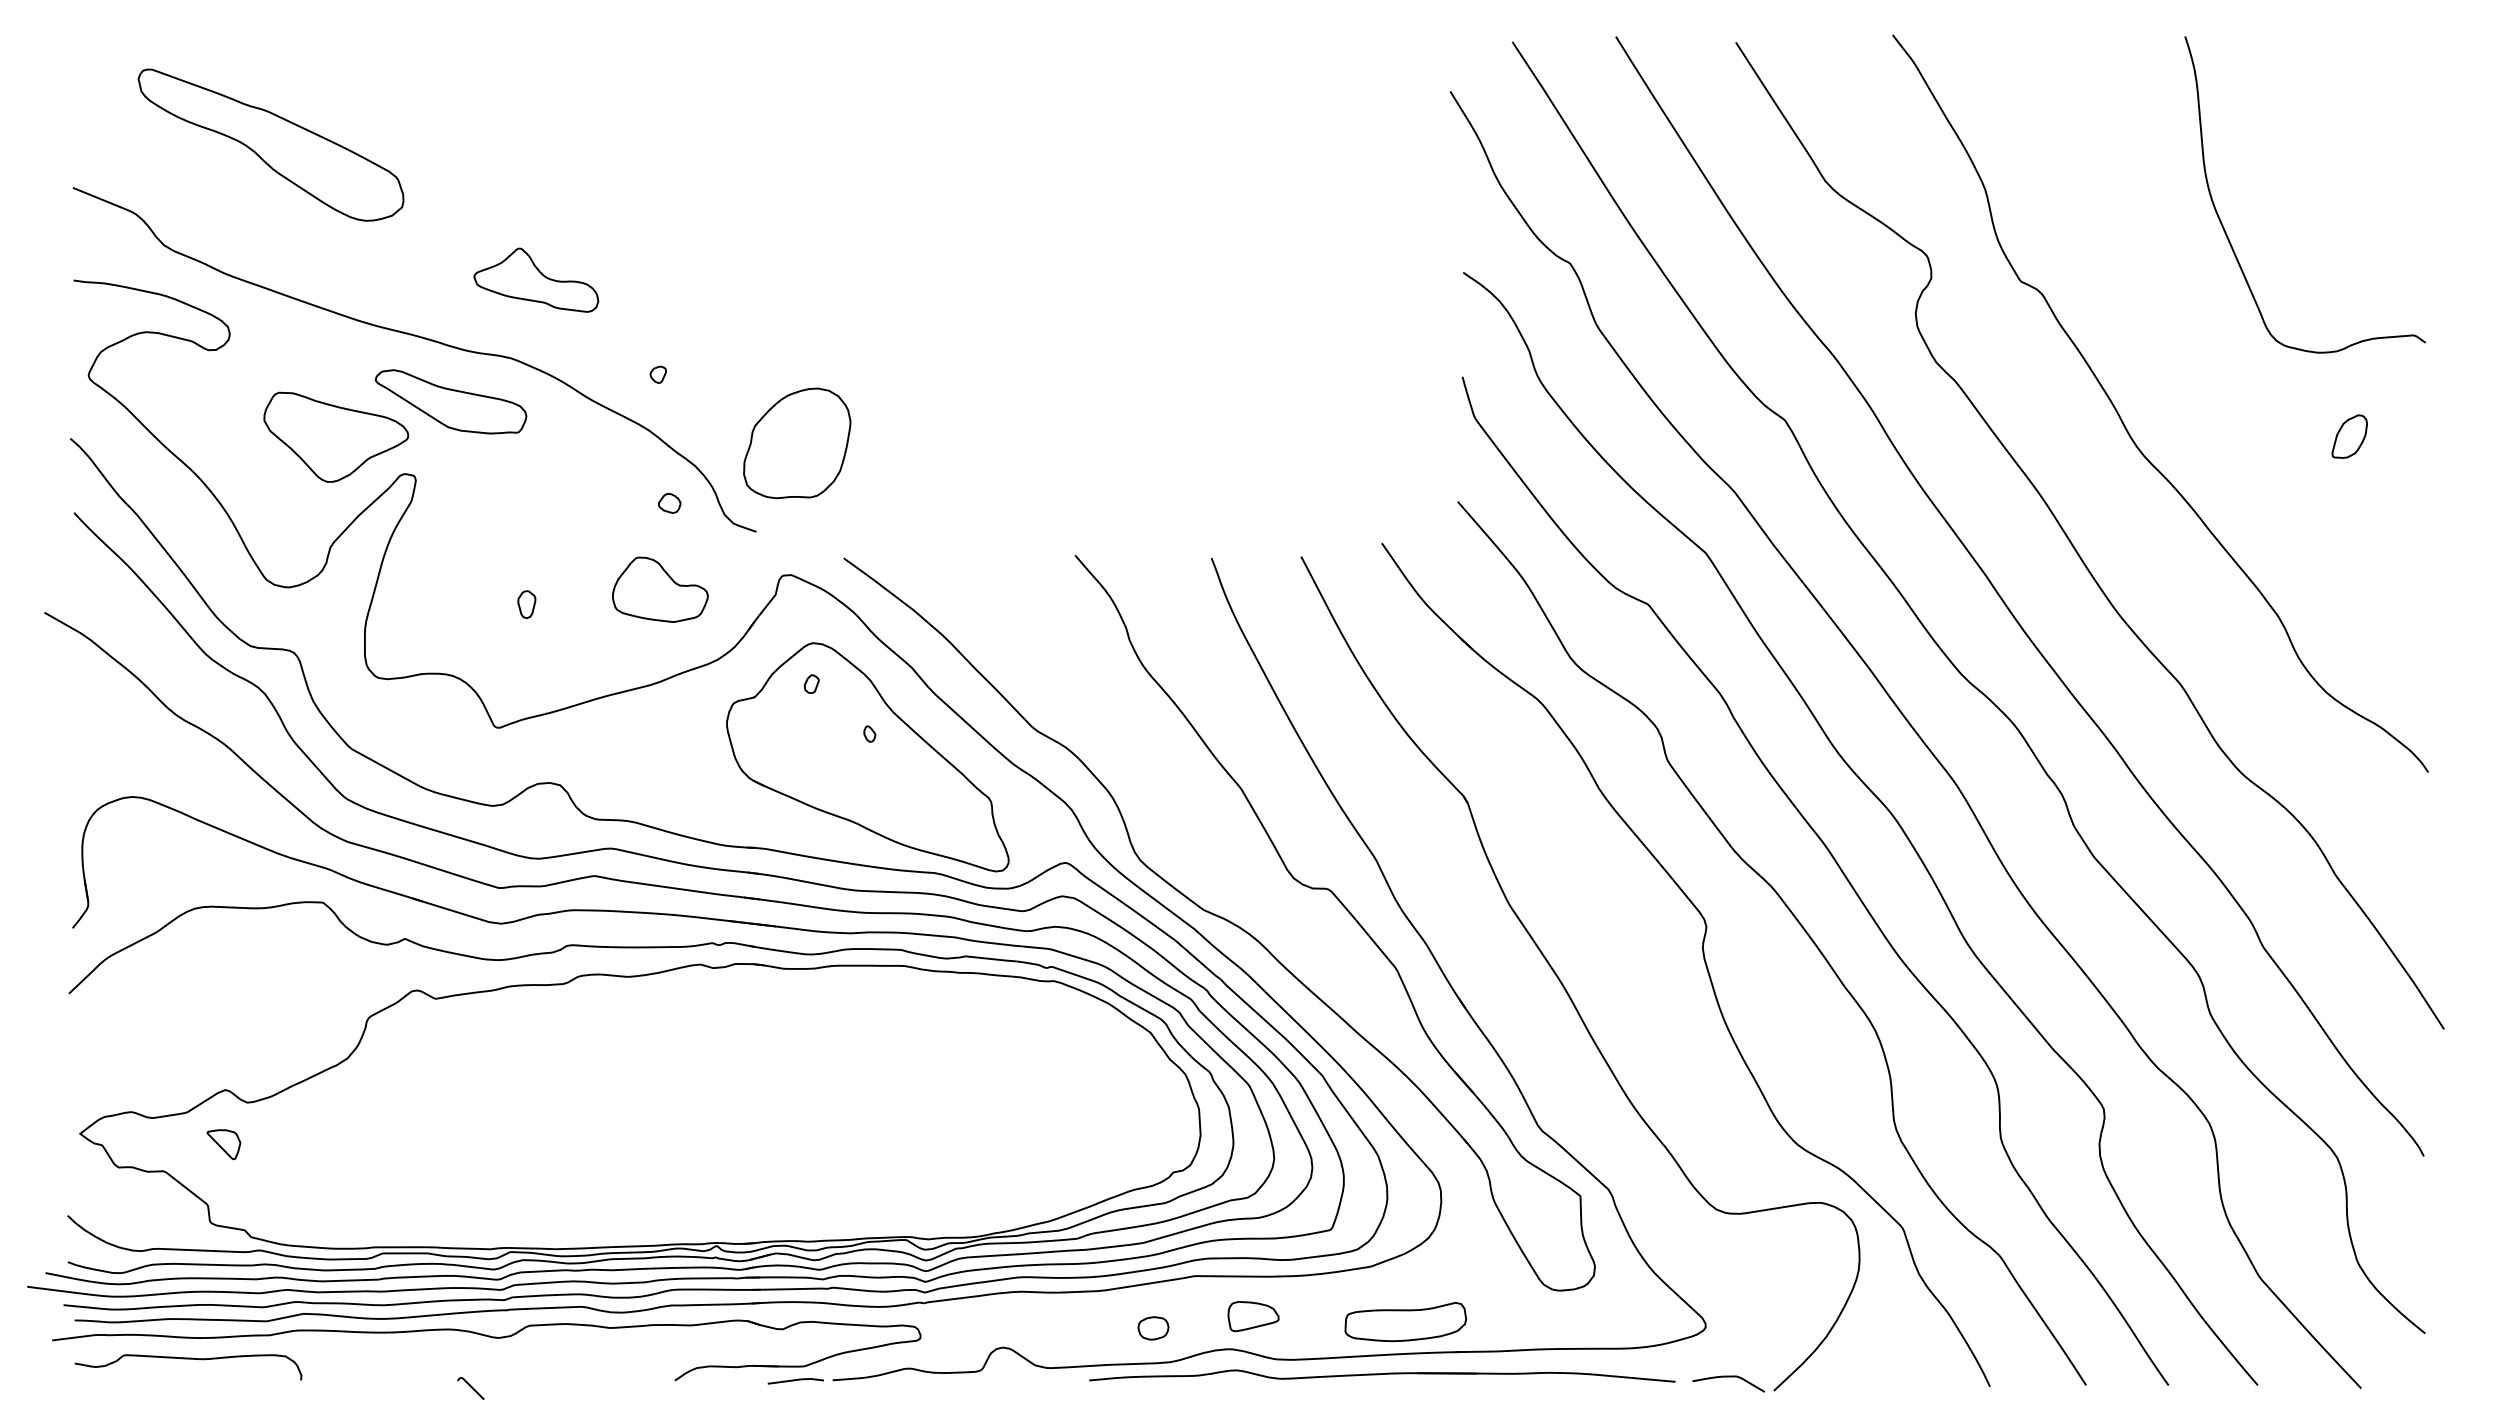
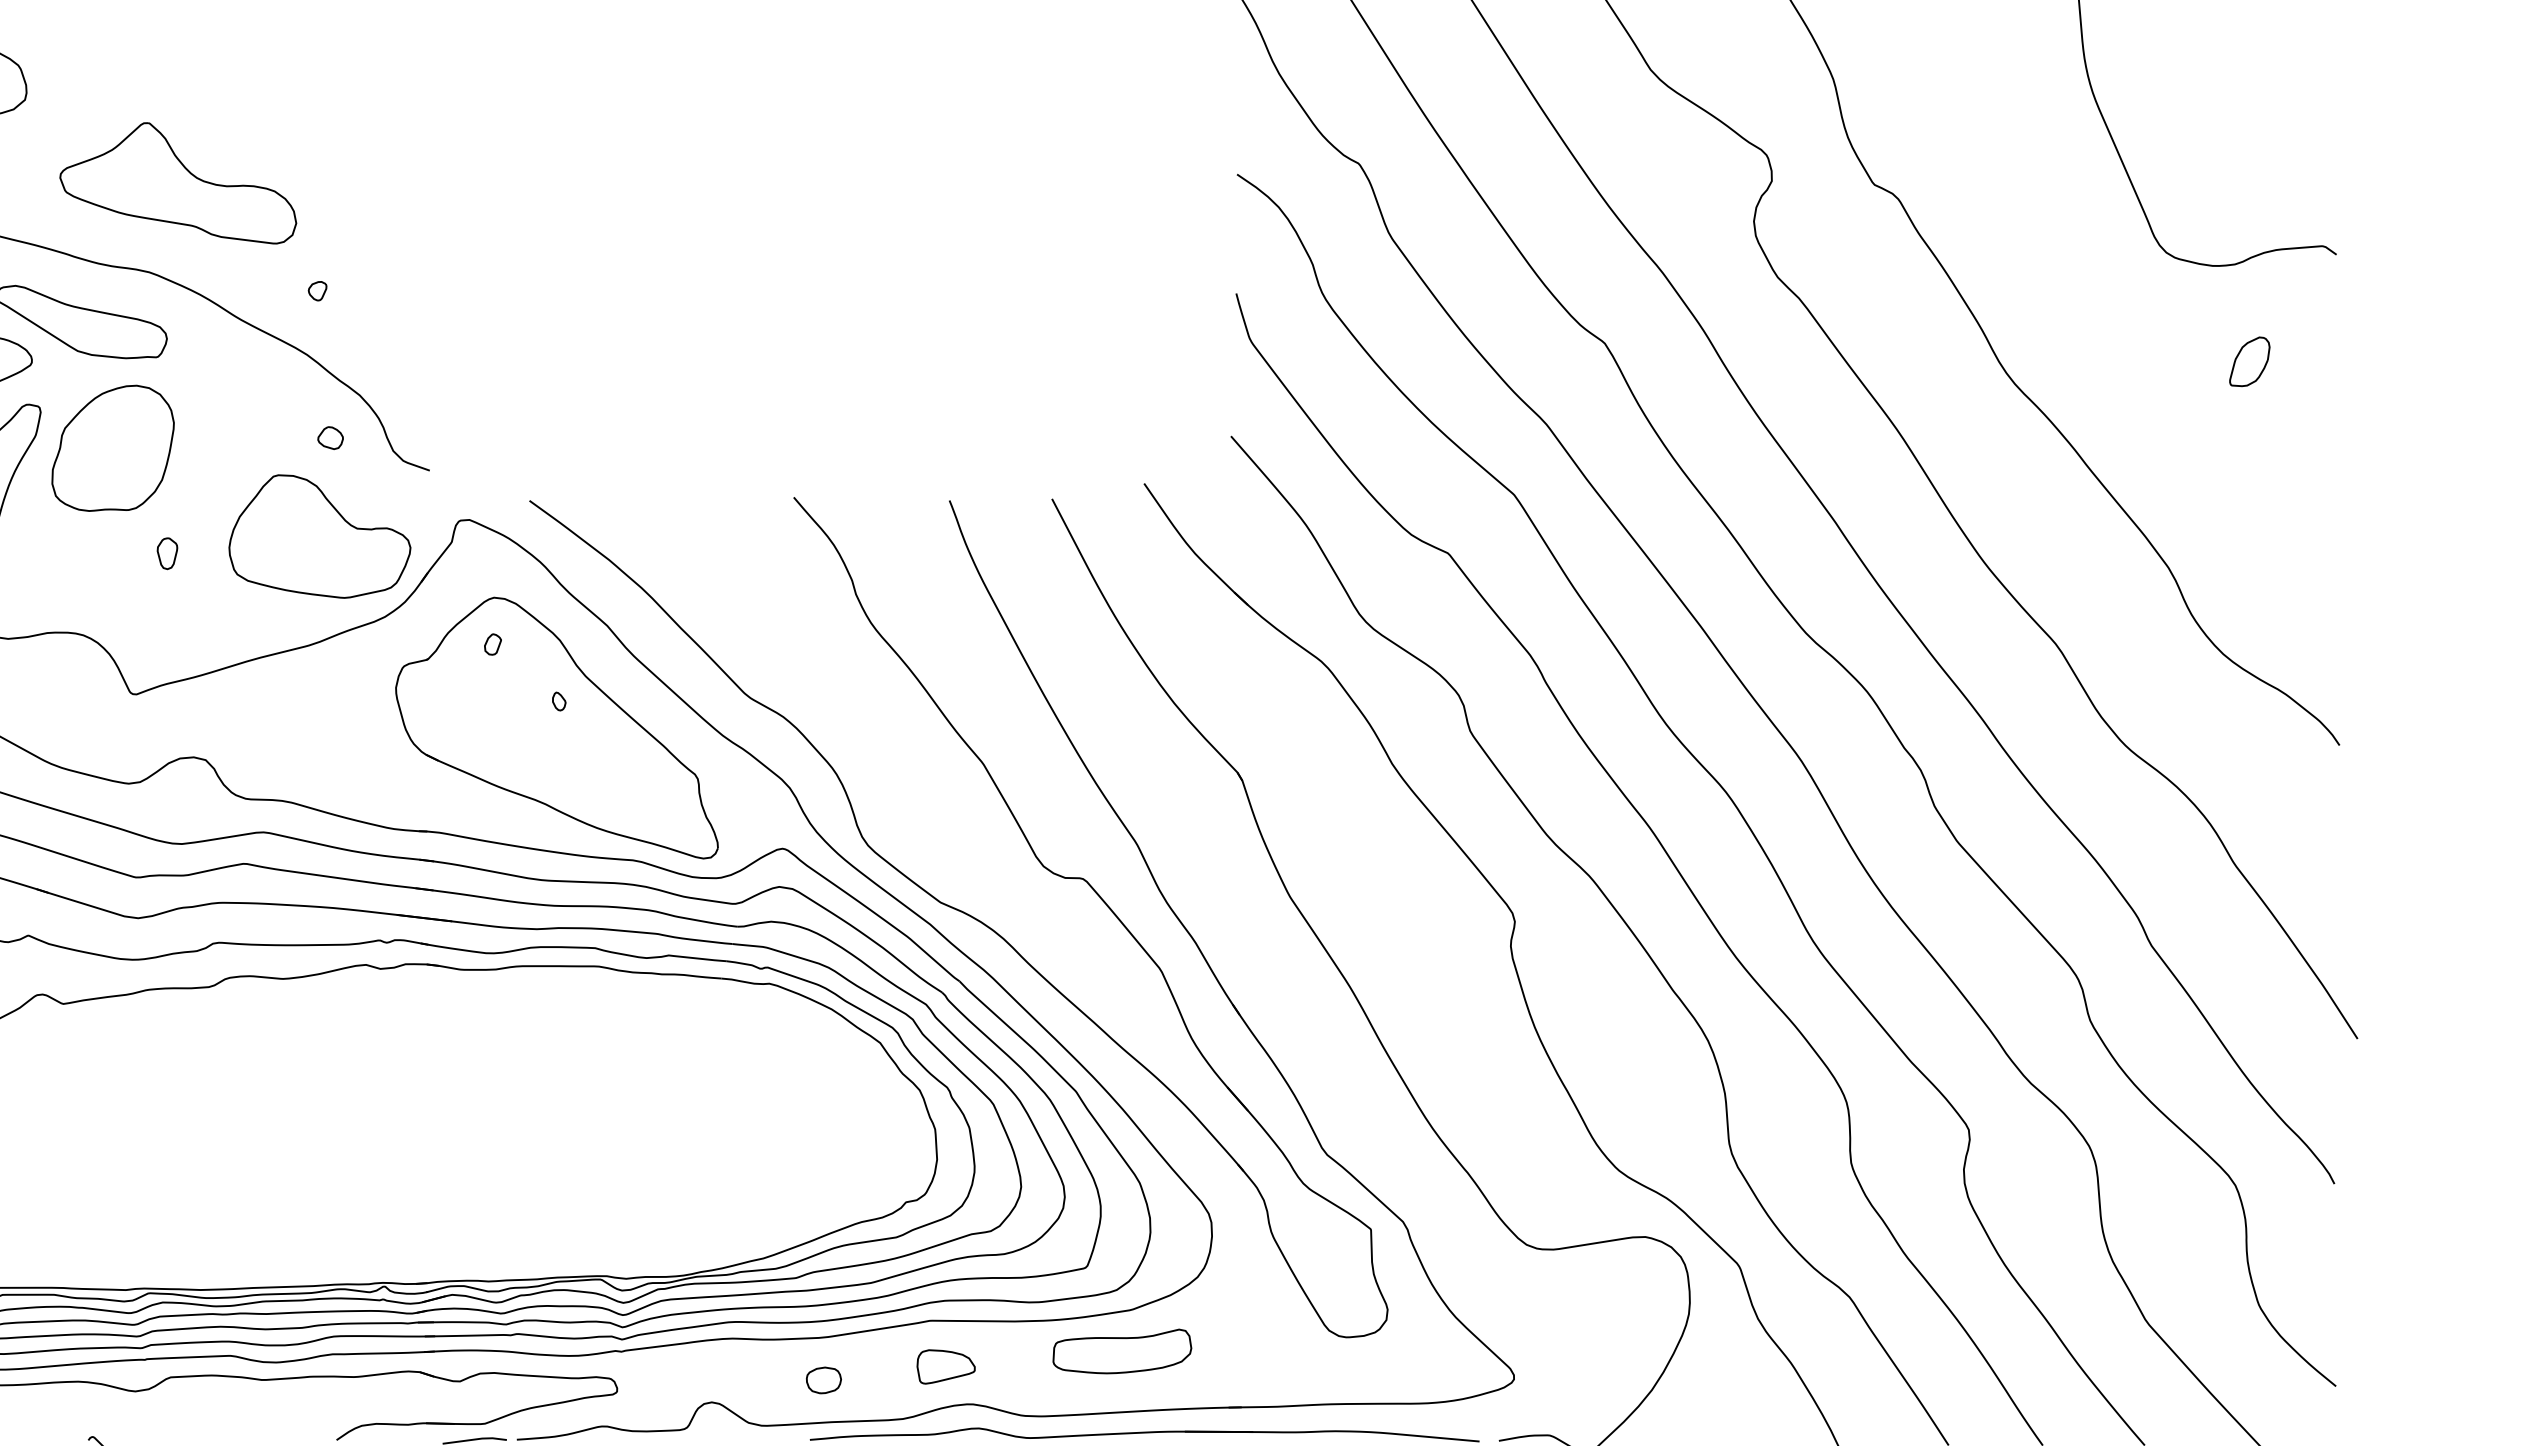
part: (536, 279) -> (178, 182), size x1.67
part: (797, 443) -> (113, 448), moved
part: (660, 589) -> (320, 536), size x1.67
part: (1253, 1316) -> (946, 1366), moved
part: (1405, 1322) -> (1122, 1352), moved
part: (1153, 1328) -> (823, 1380), moved

